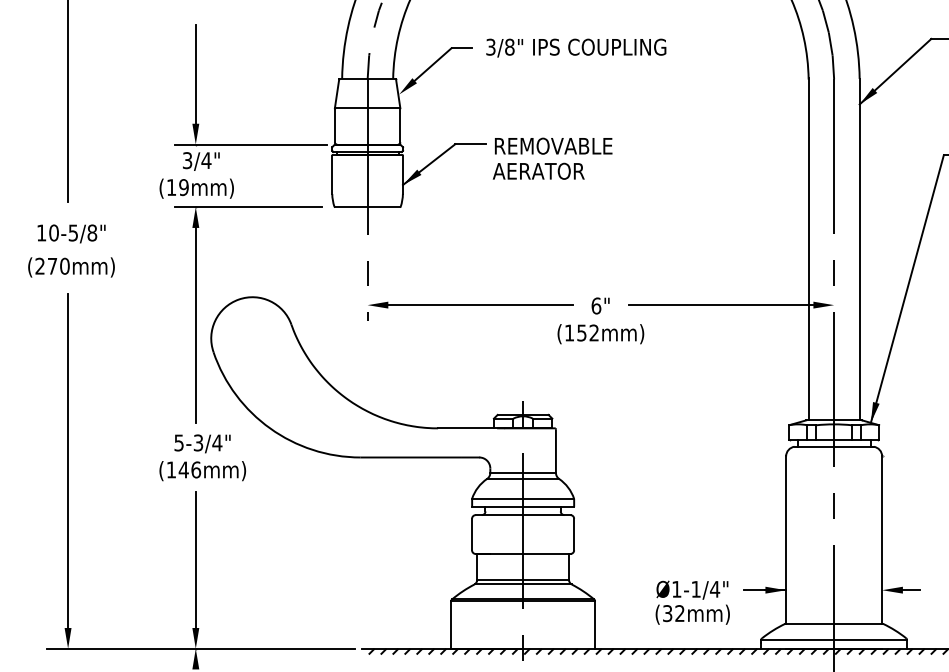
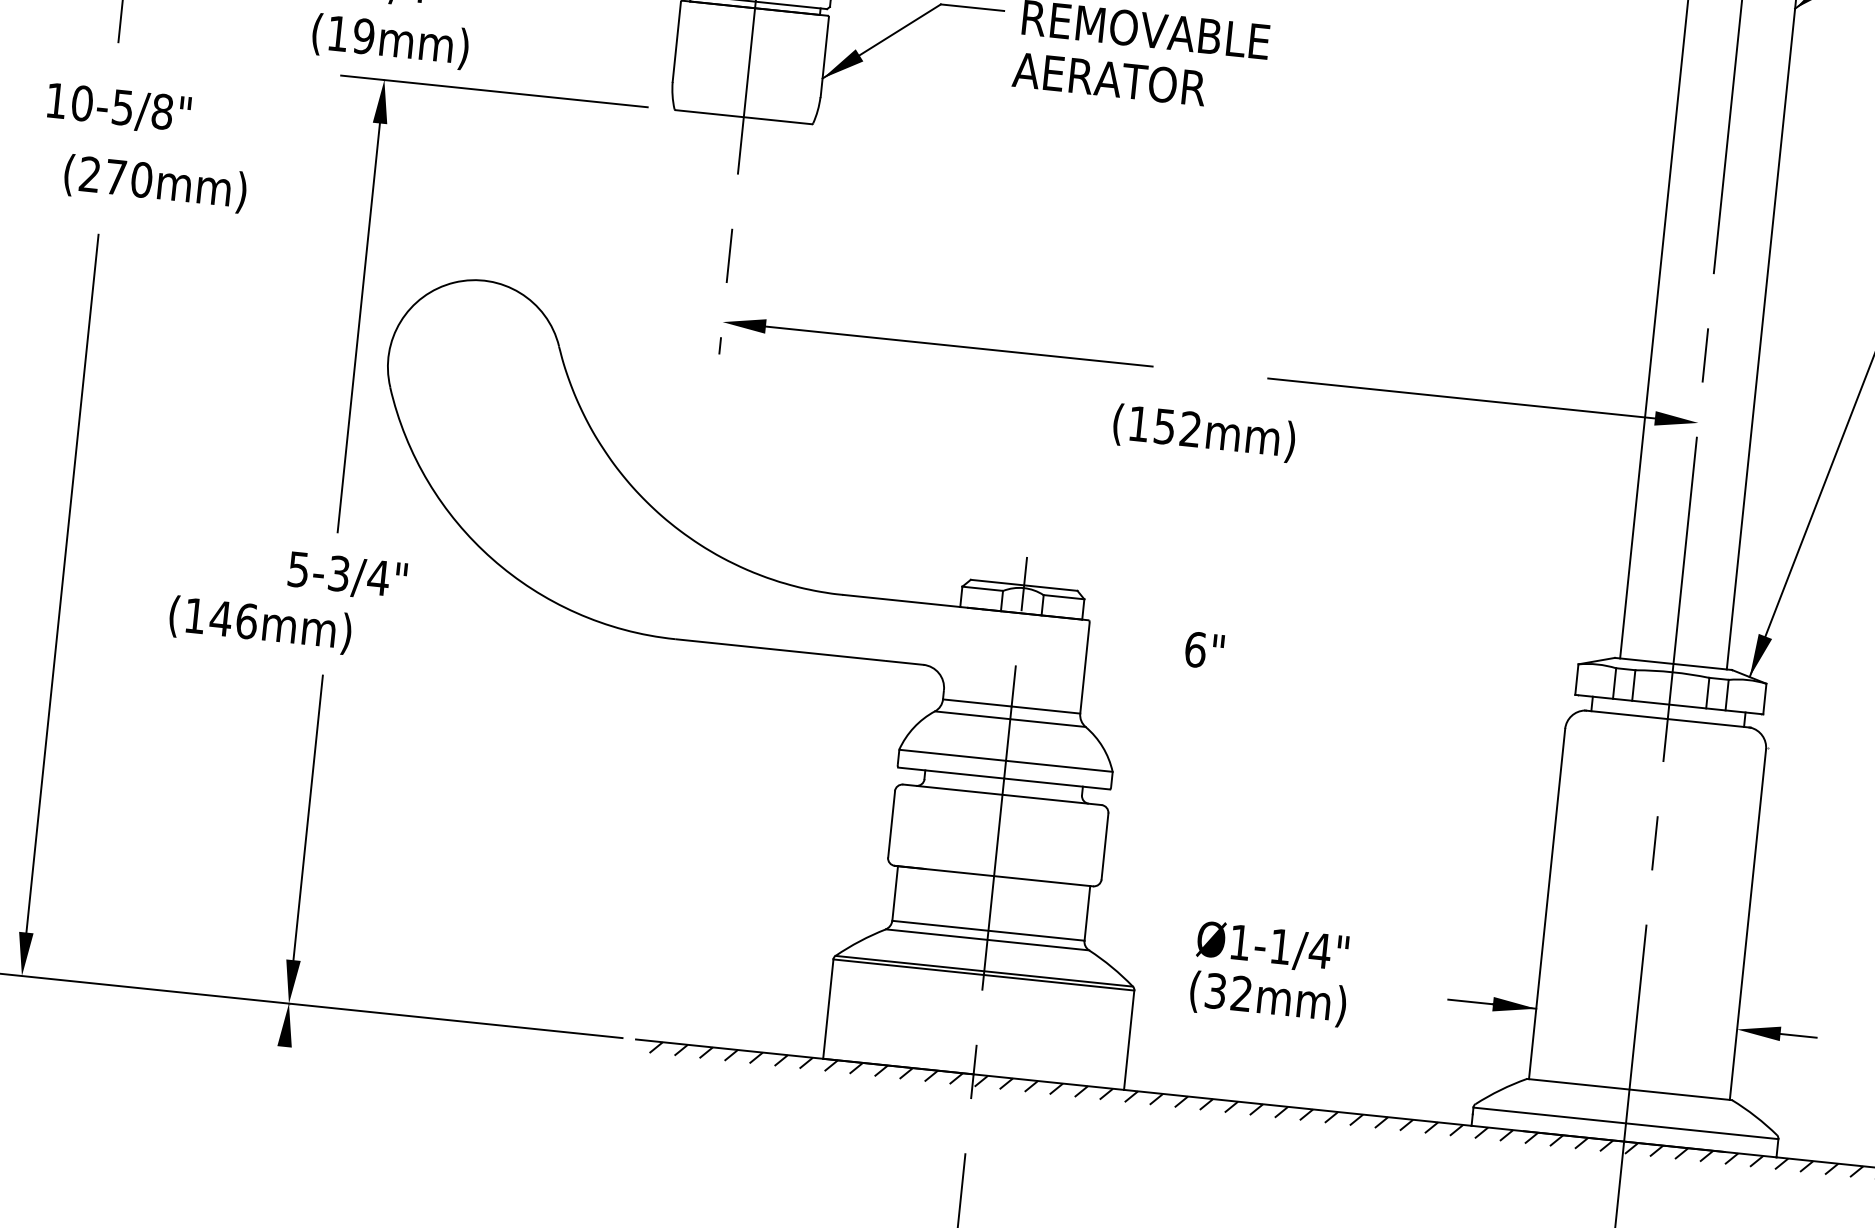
text: (71, 267) -> (155, 183), moved
text: (600, 305) -> (1204, 649), moved
text: (202, 471) -> (259, 625), moved
text: (692, 602) -> (1270, 973), moved

